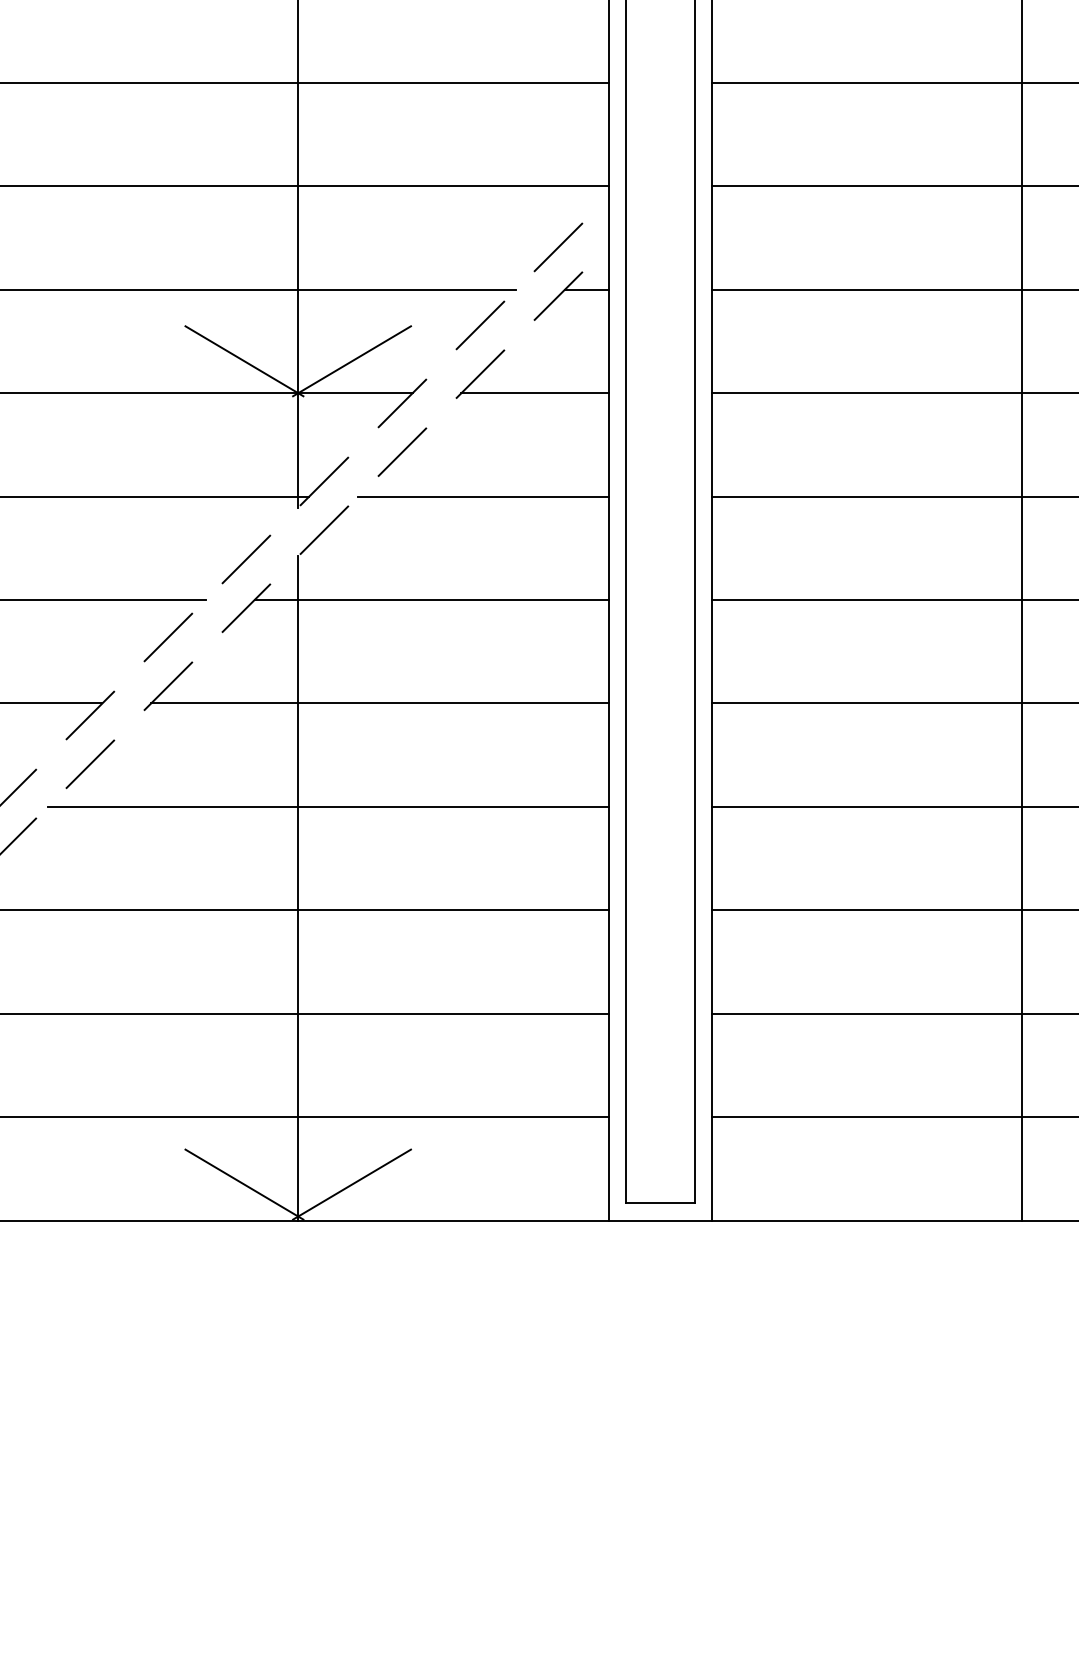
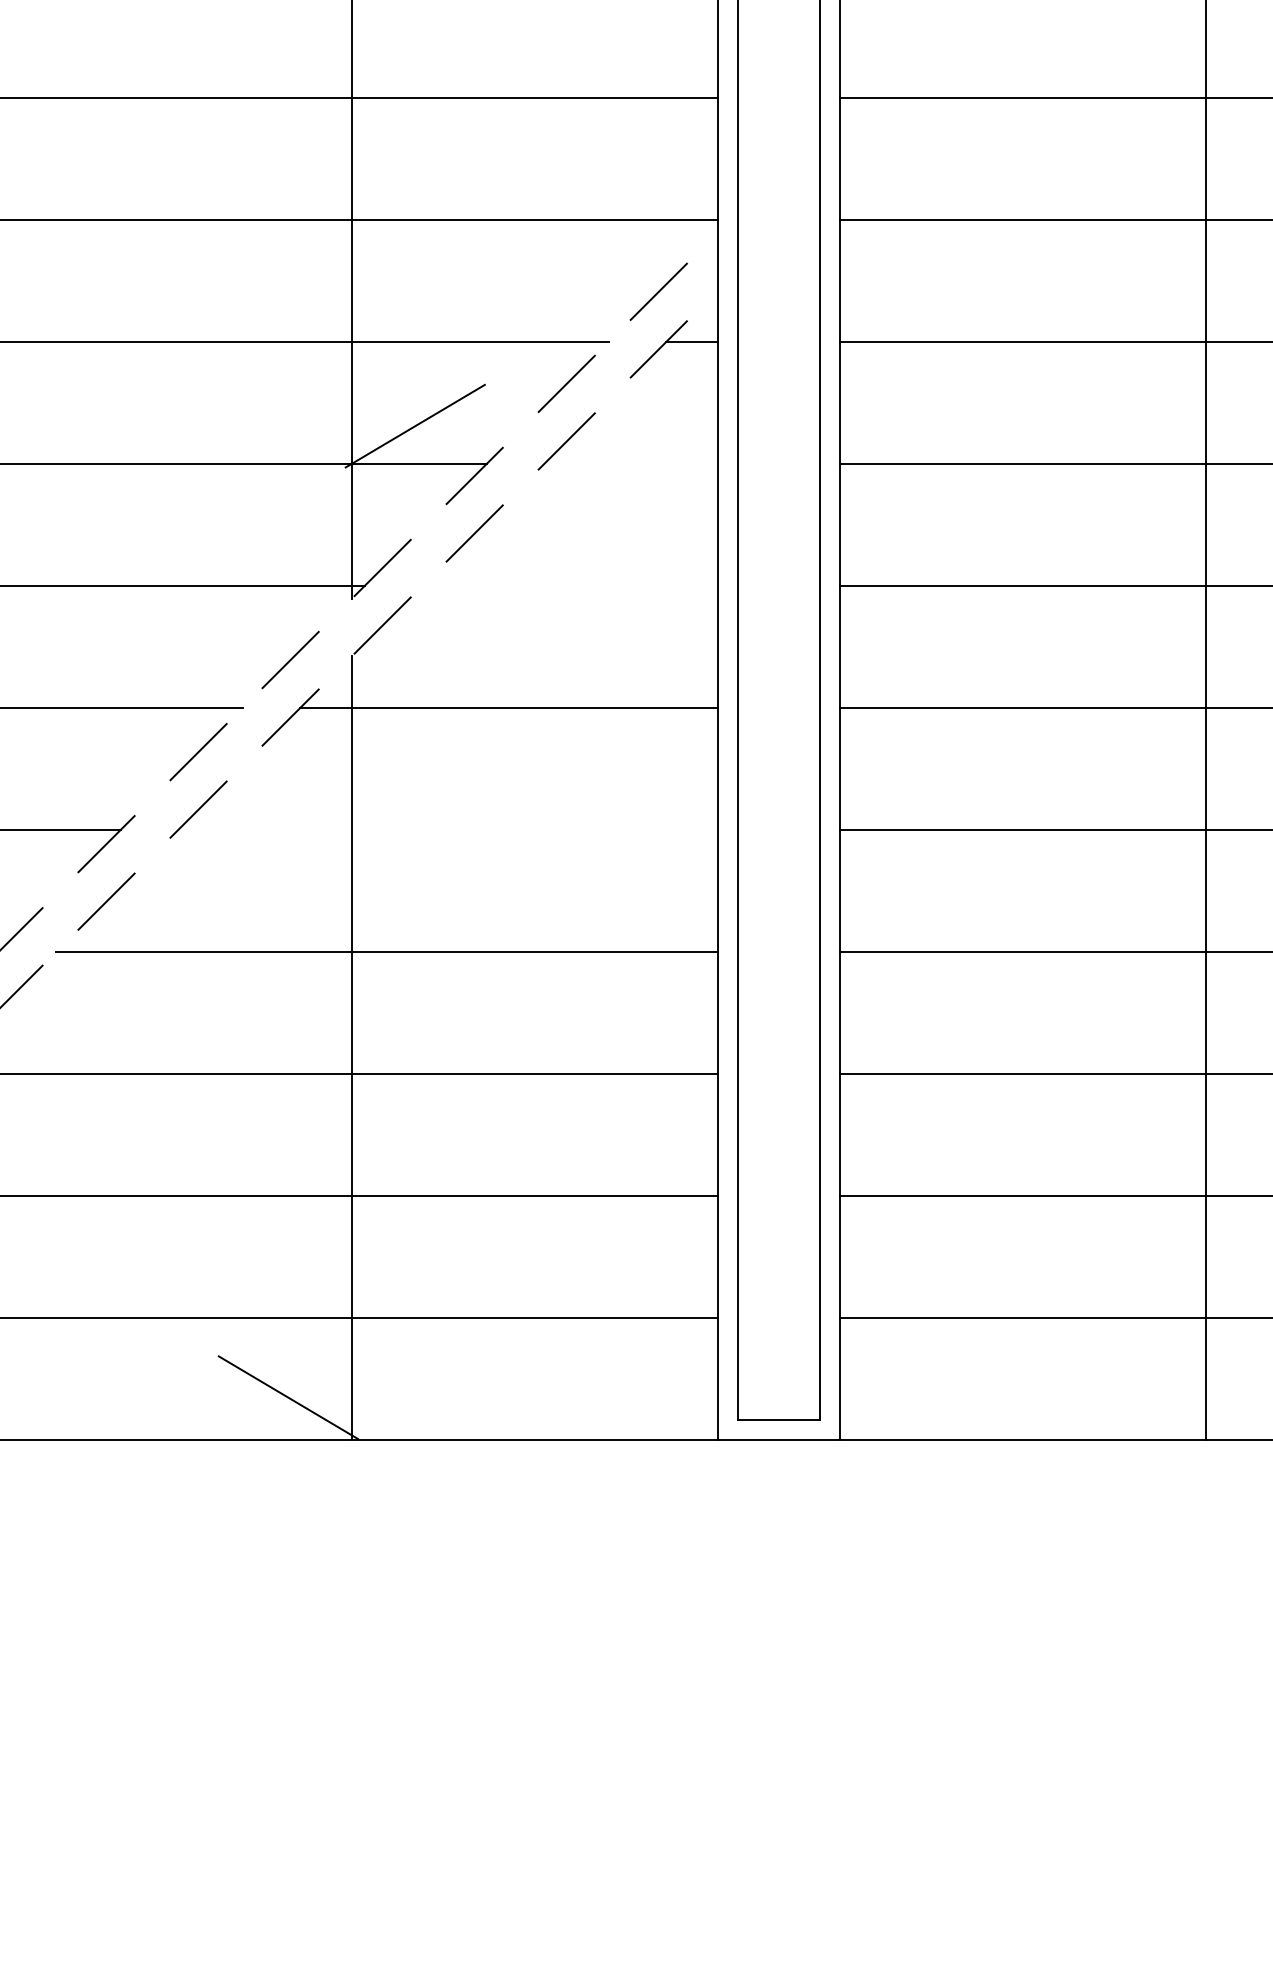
line: (243, 360) -> (287, 425), removed
line: (534, 392) -> (630, 463), removed
line: (482, 496) -> (569, 585), removed
line: (379, 703) -> (447, 829), removed
line: (351, 1184) -> (414, 1397), removed

